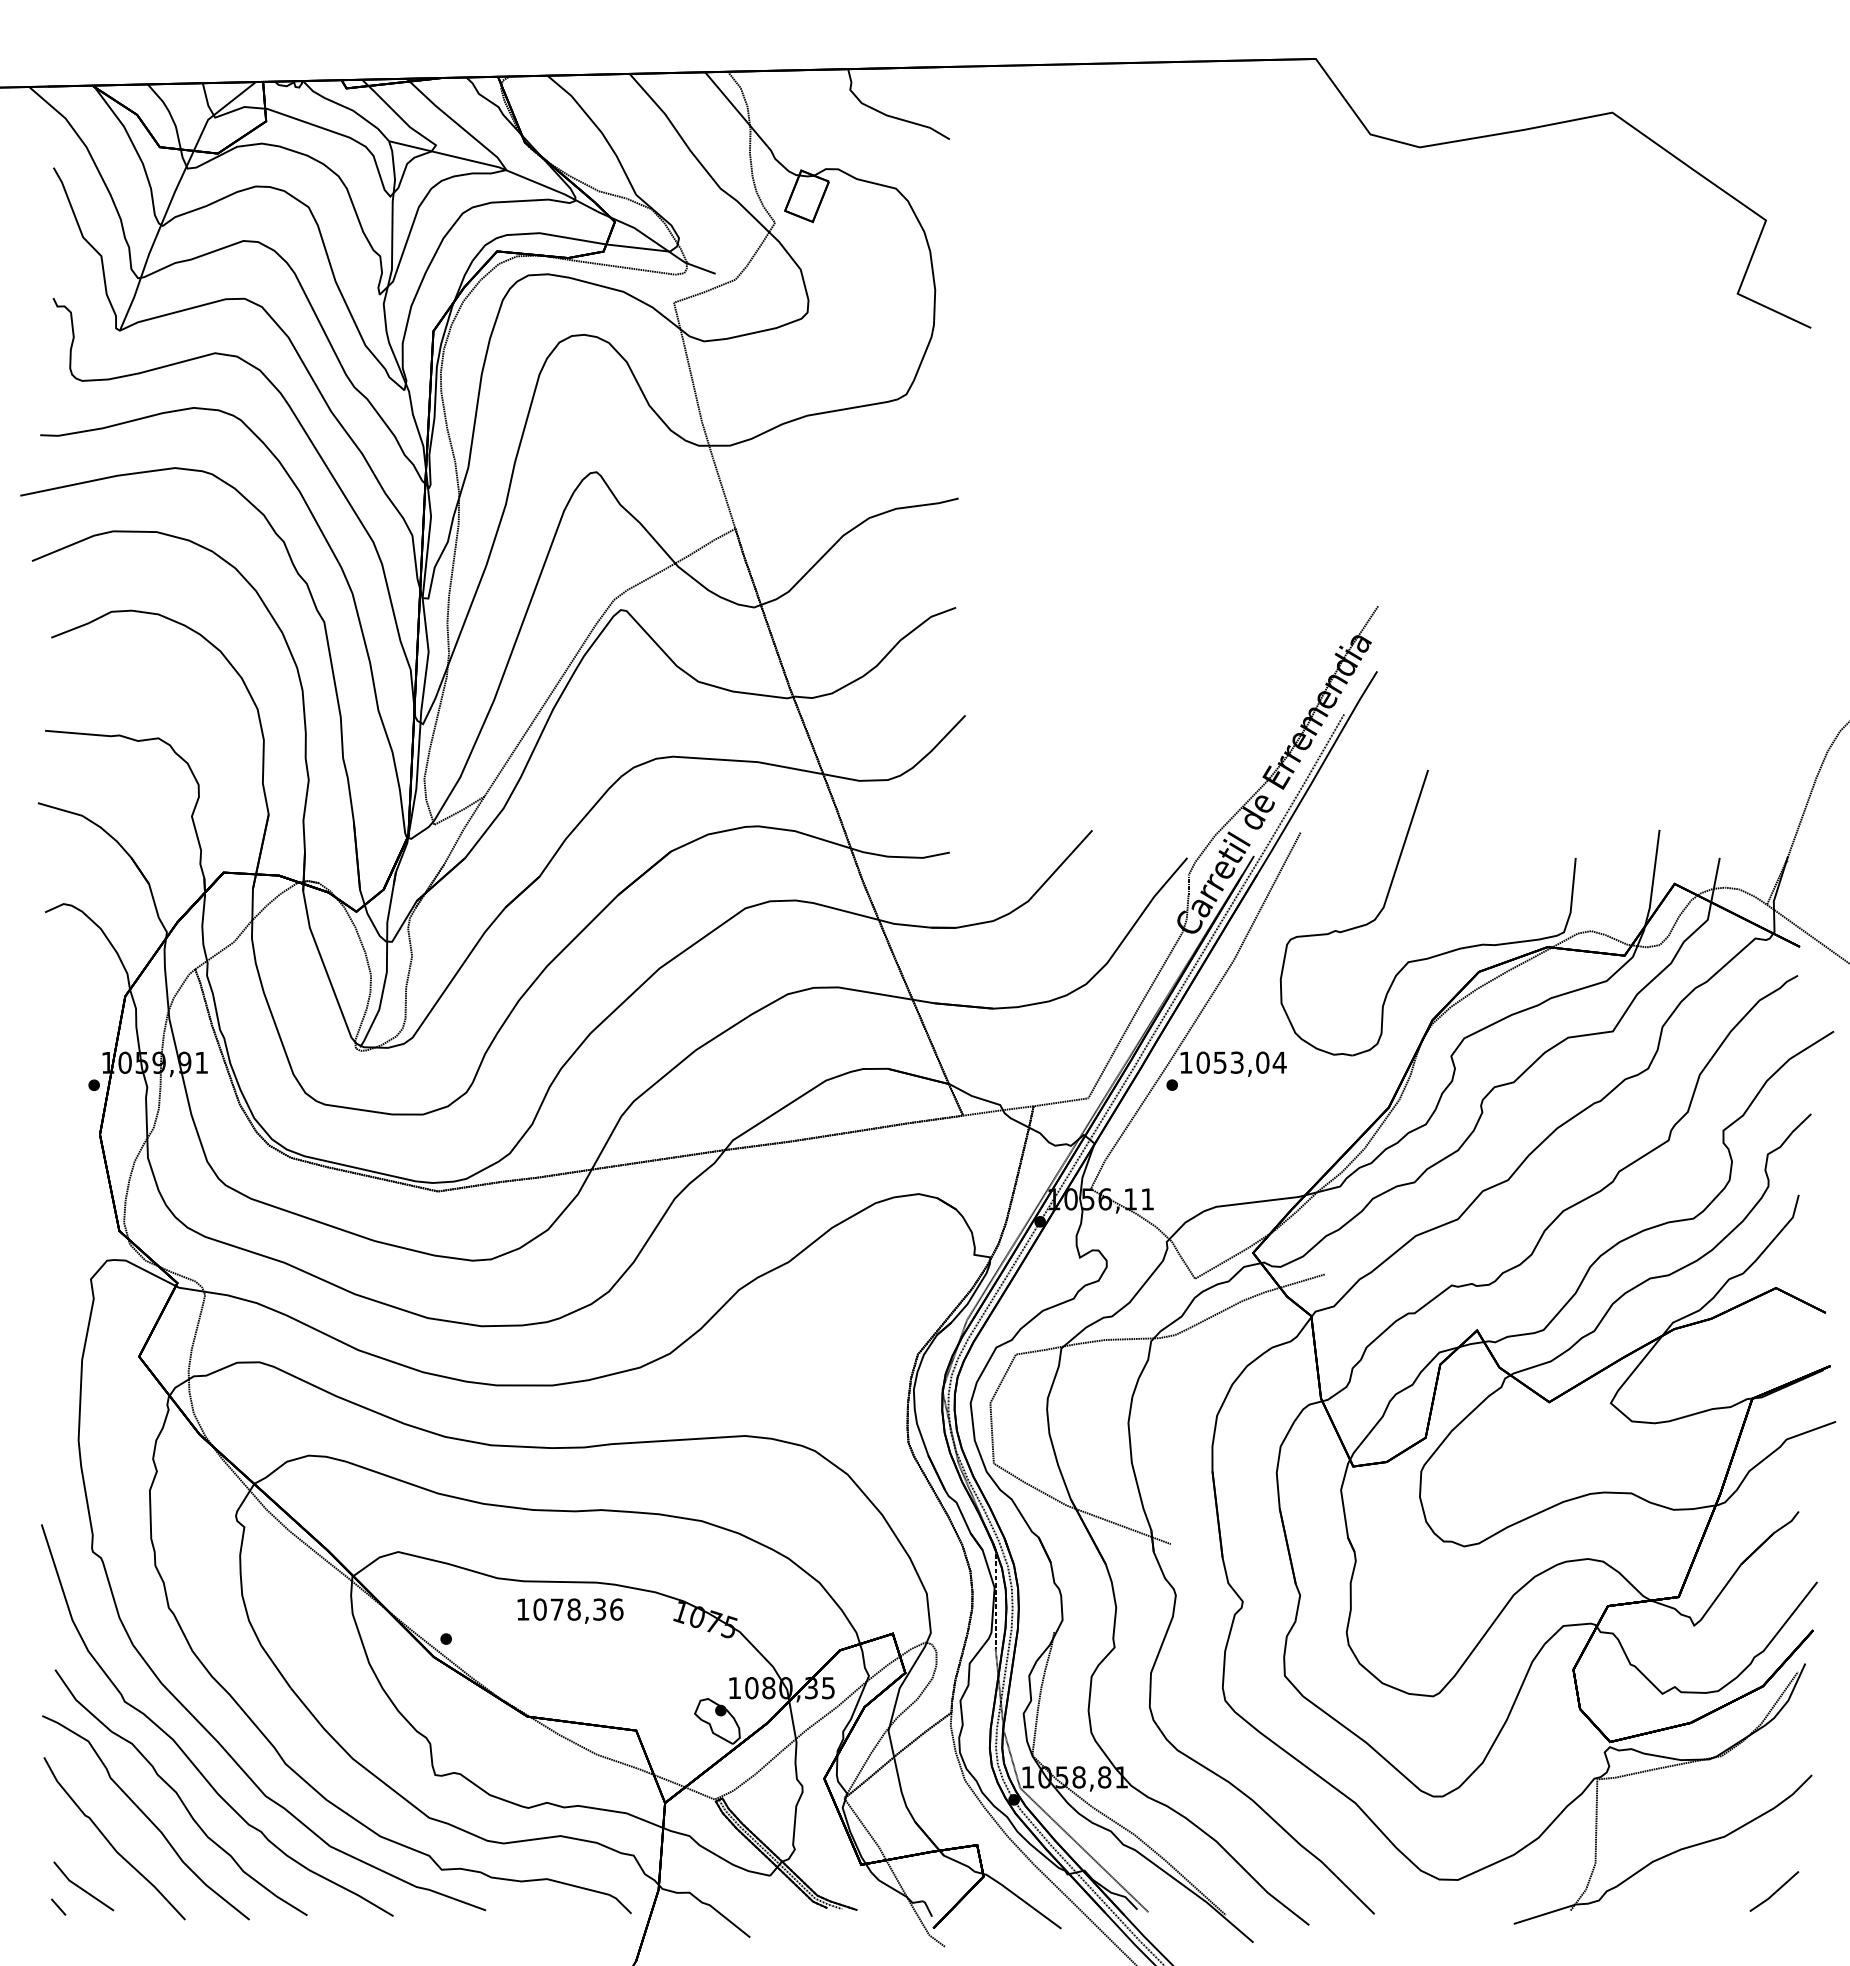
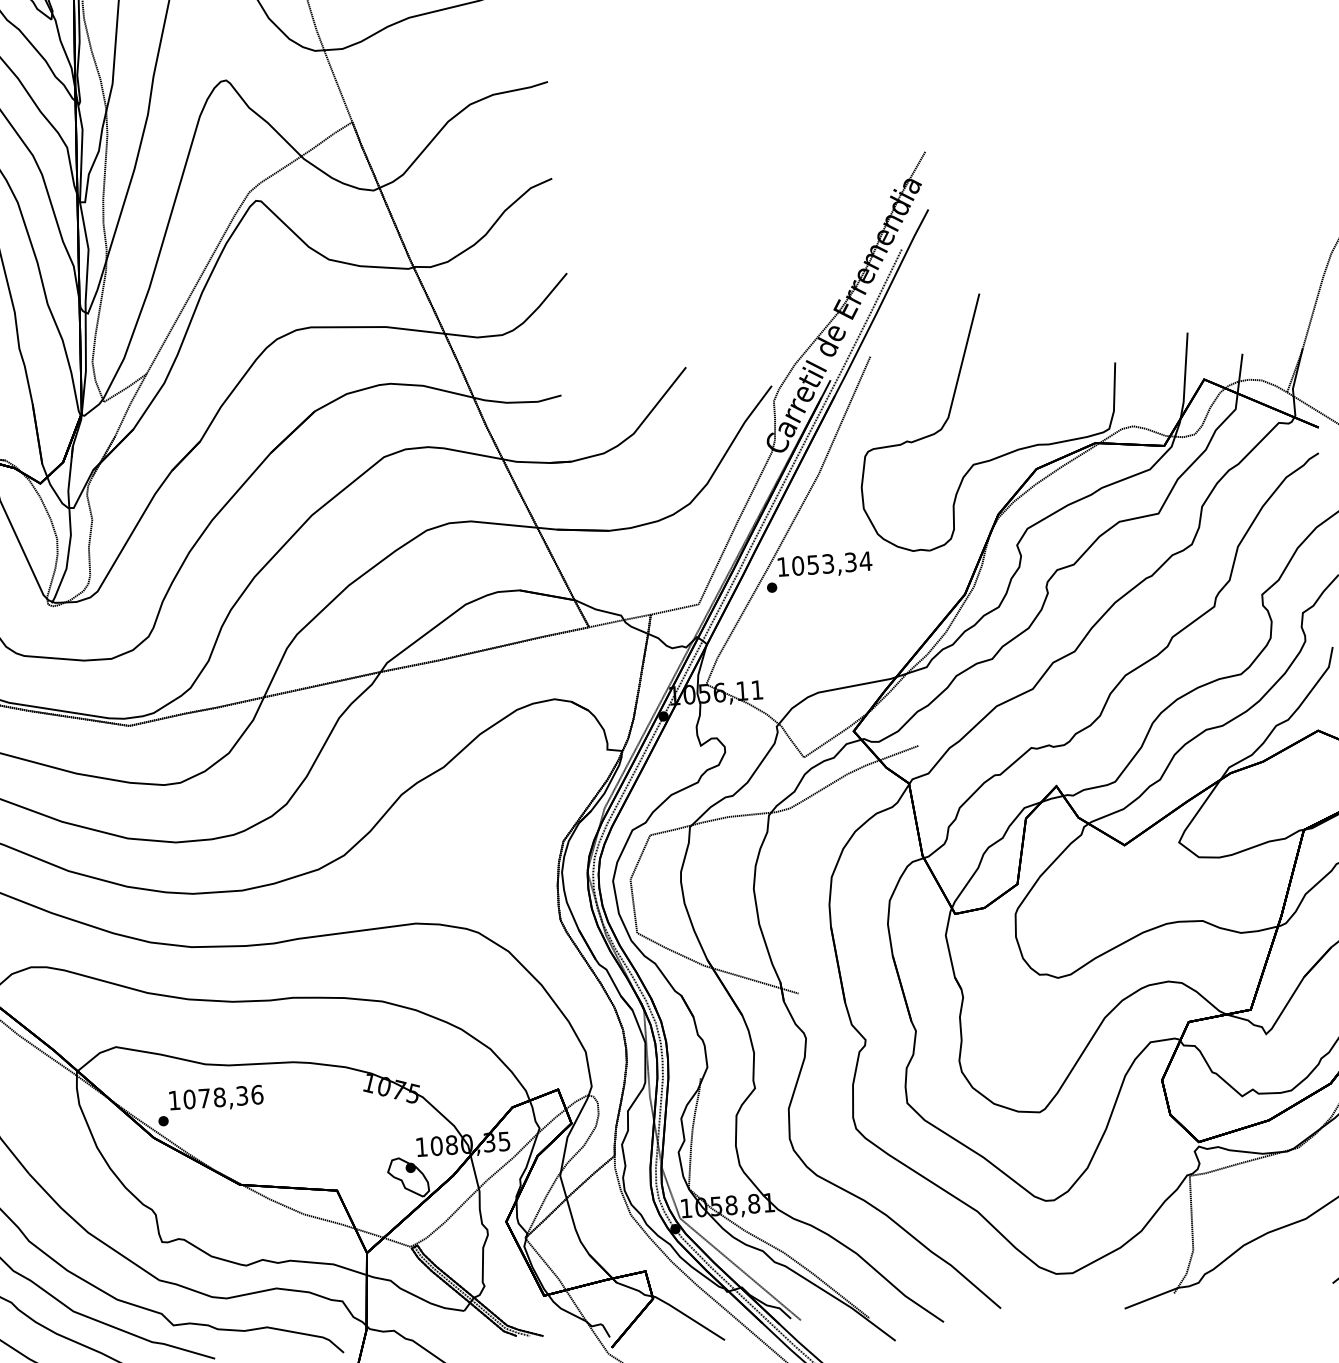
text: (1262, 1062) -> (850, 562), 1053,04 -> 1053,34
text: (570, 1610) -> (216, 1098), moved

